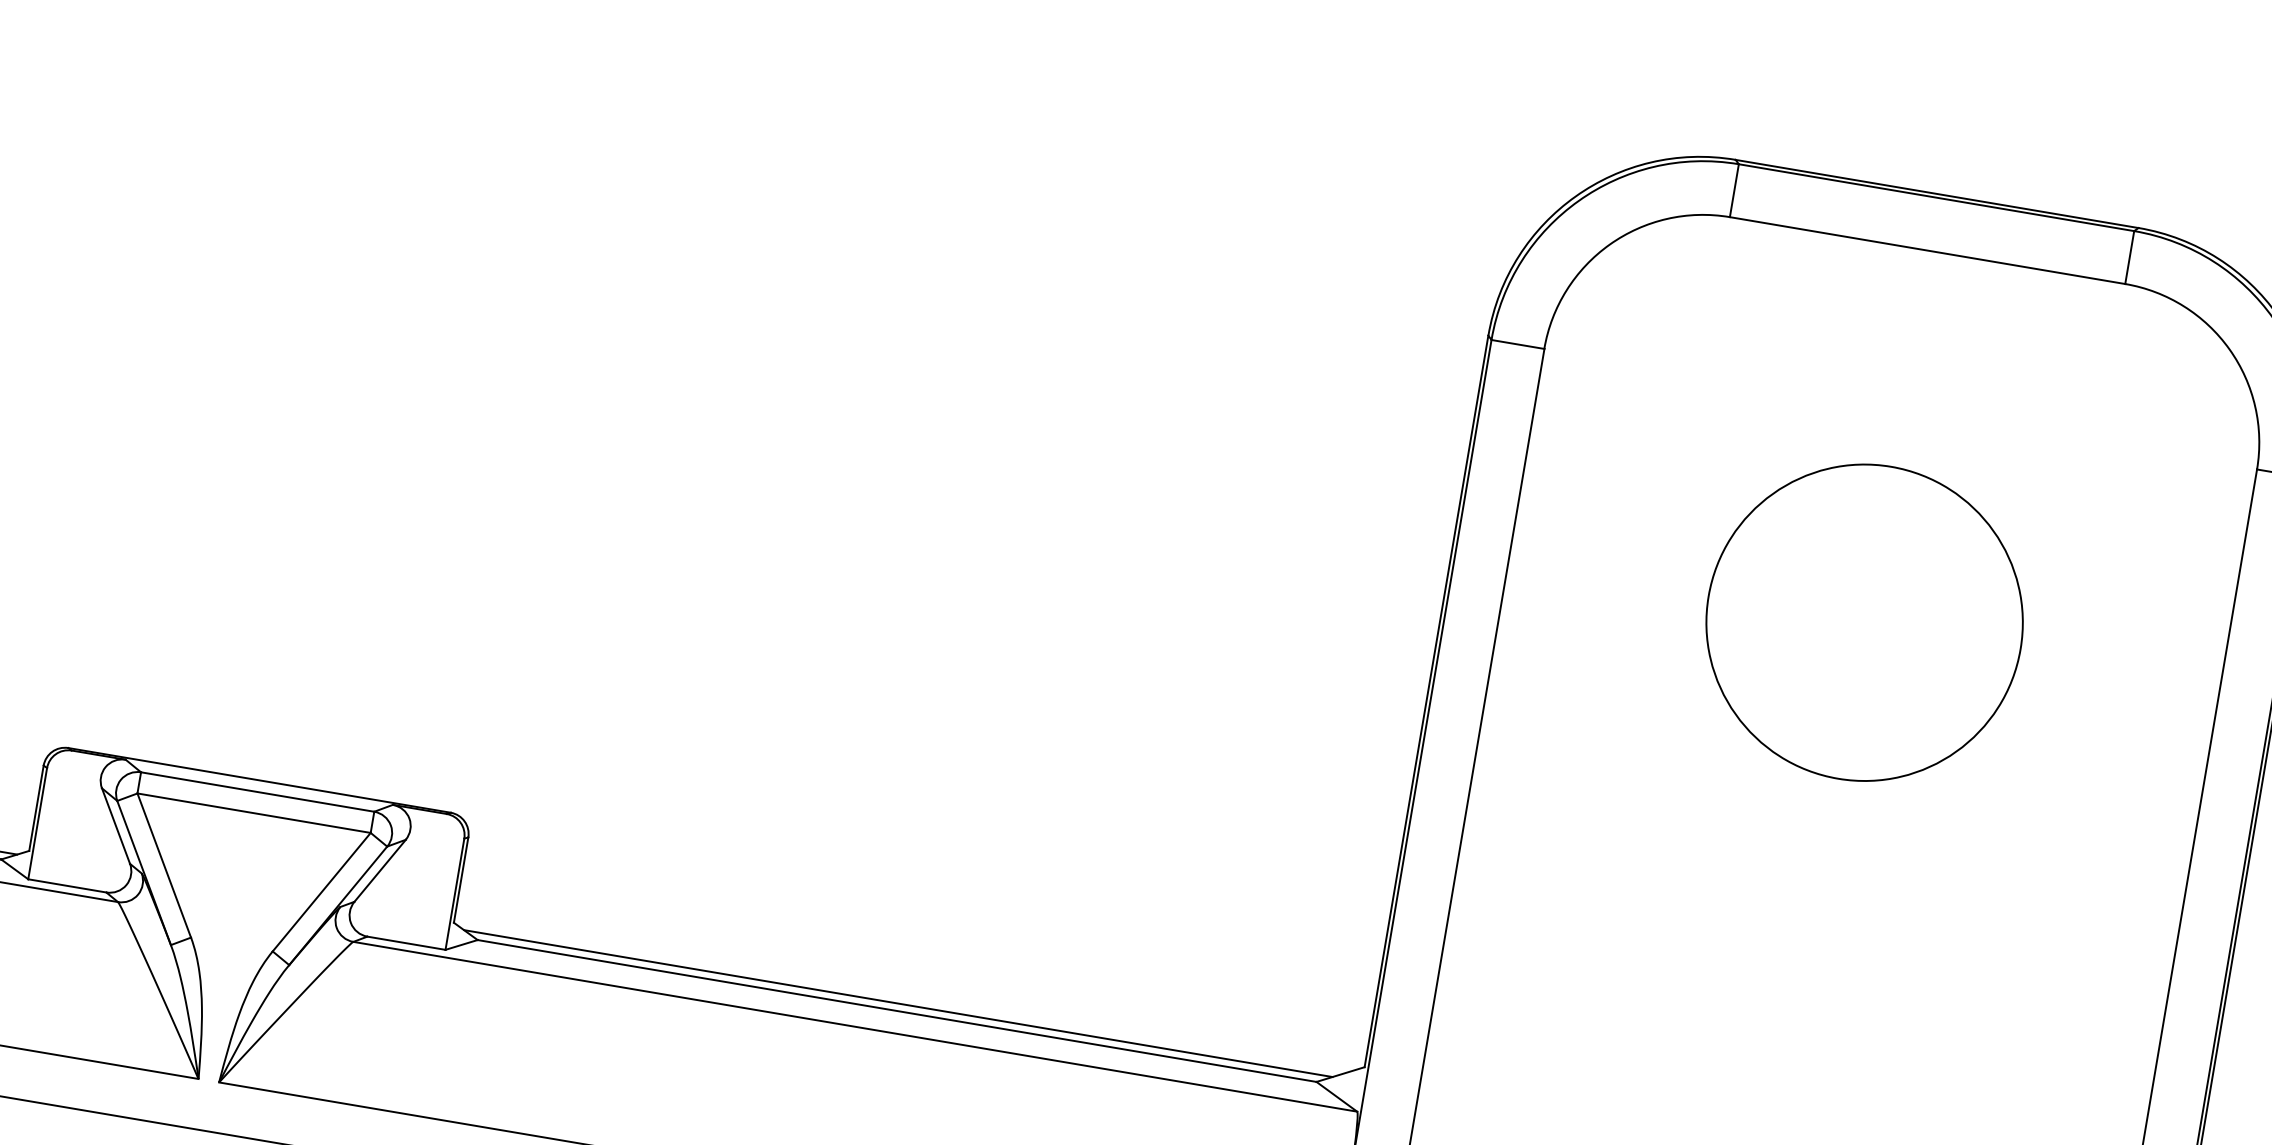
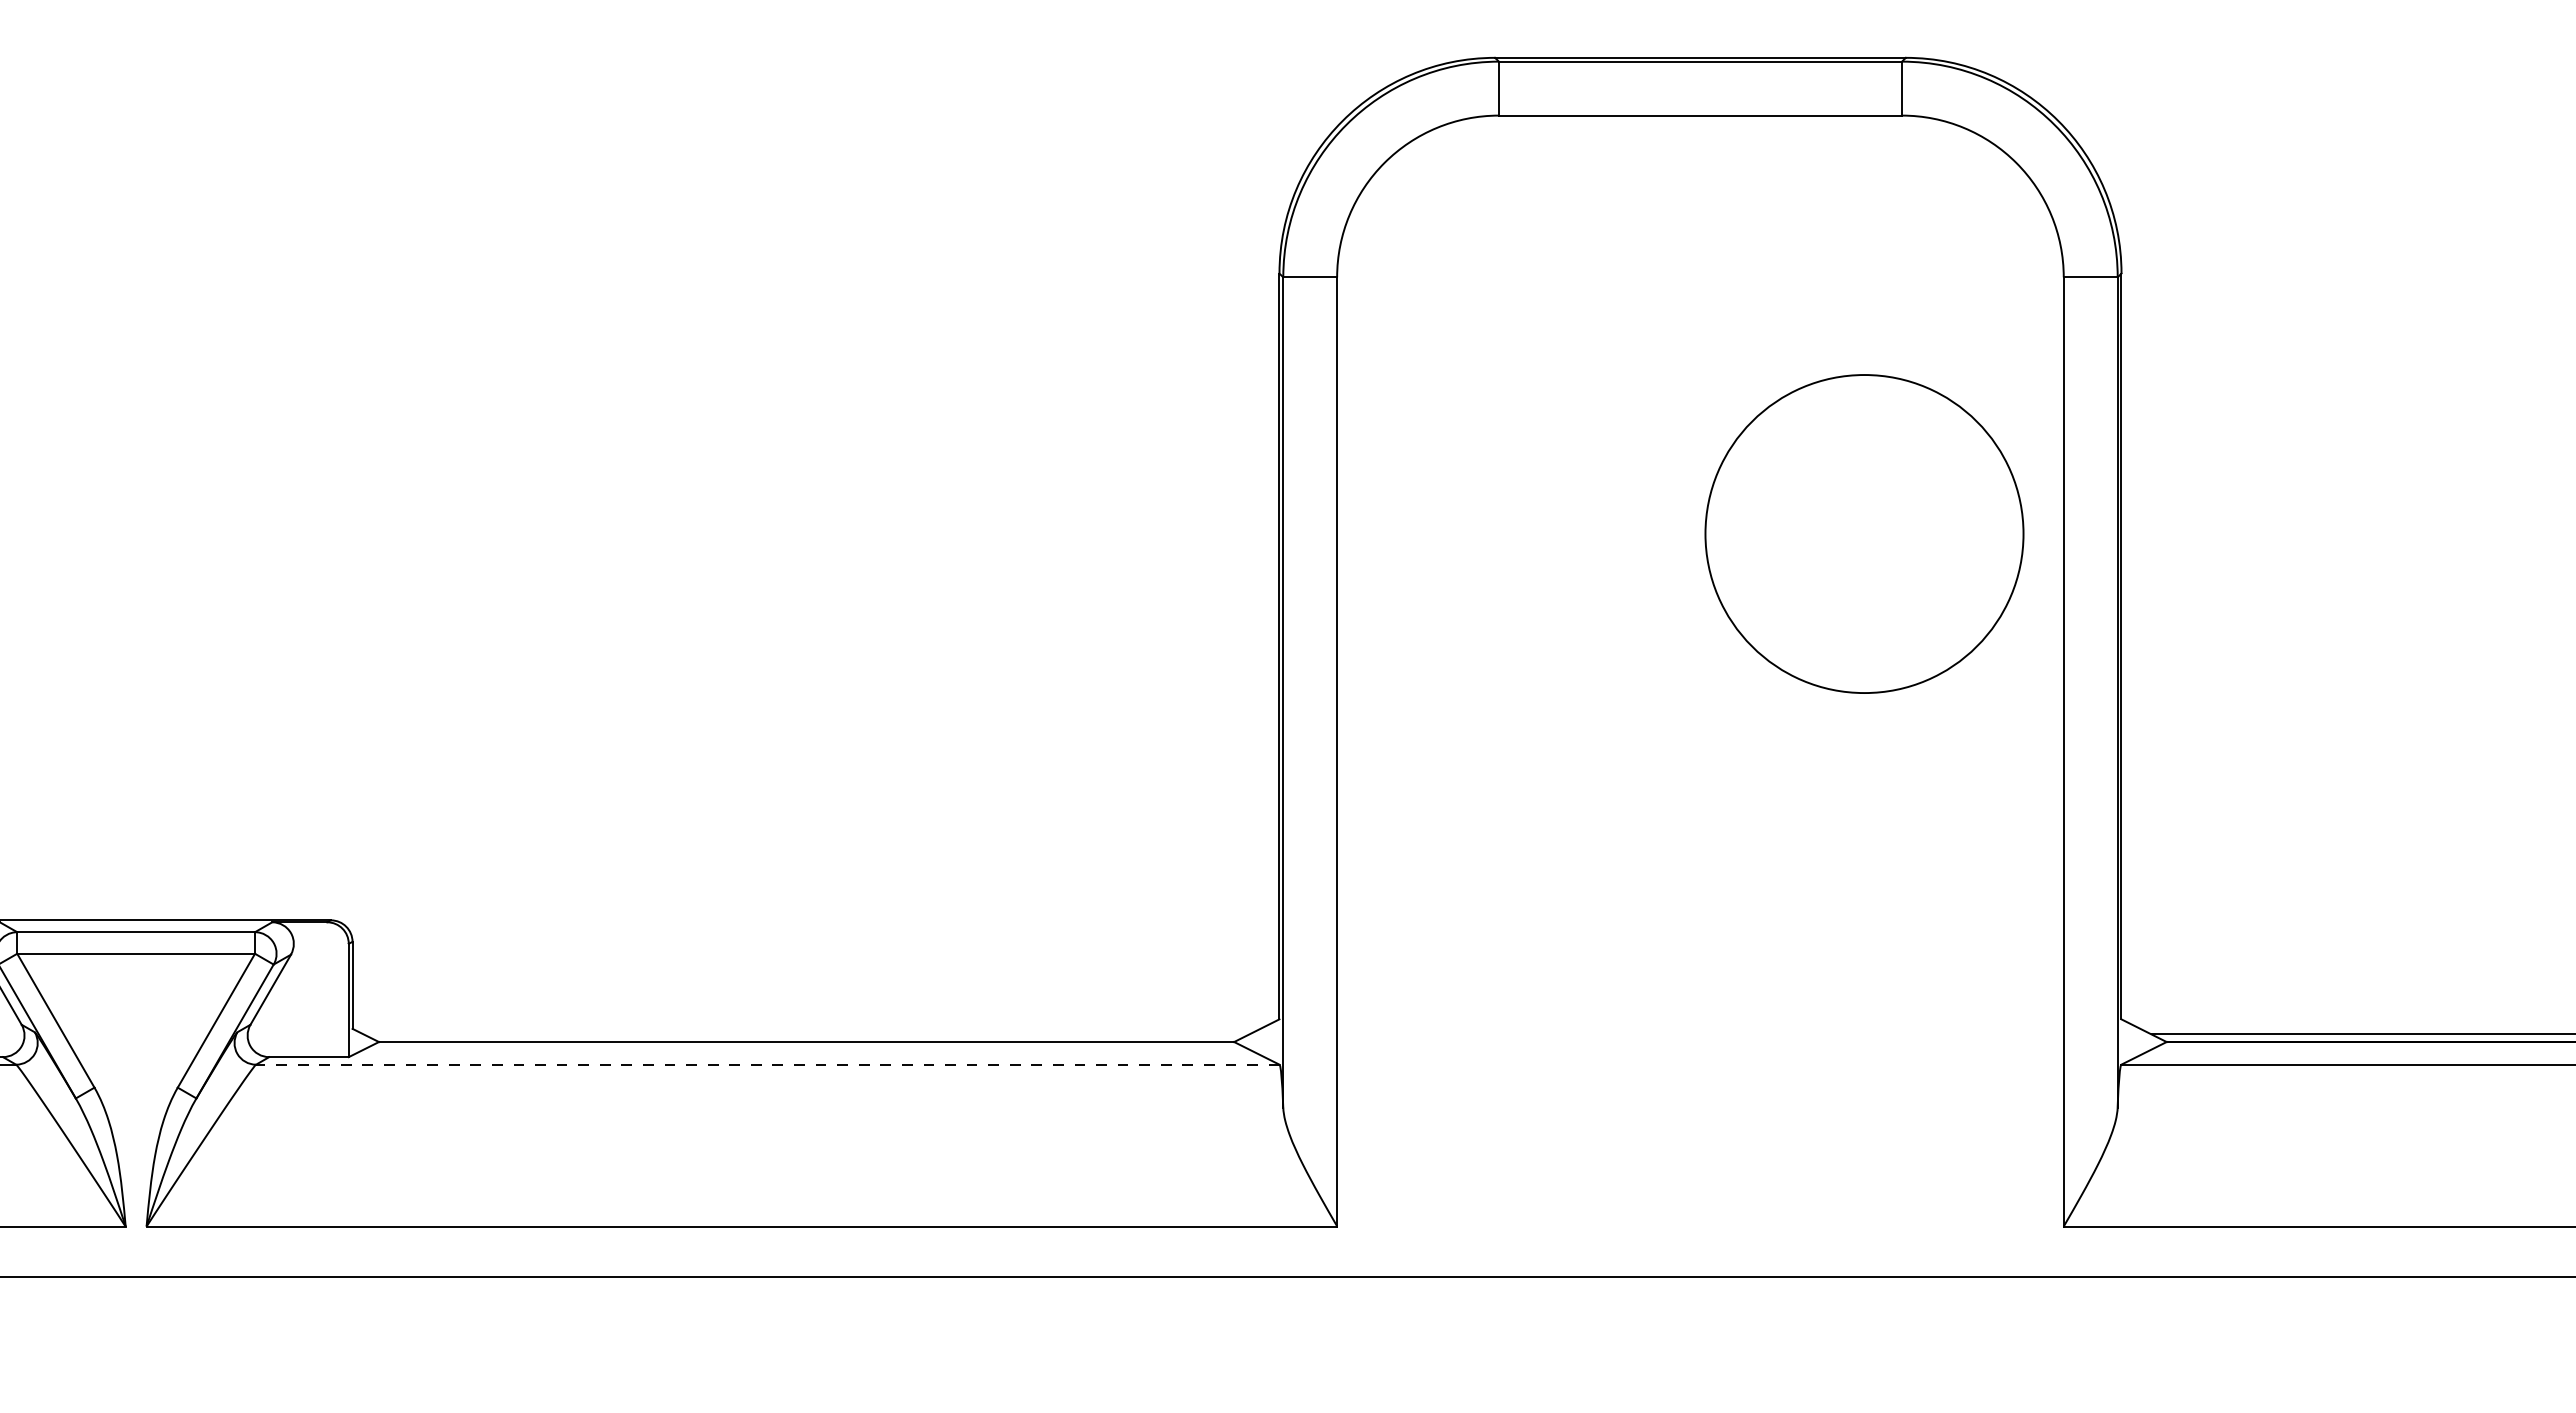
circle: (1864, 622) -> (1864, 533), moved
line: (898, 1003) -> (806, 1034), removed
line: (855, 1026) -> (767, 1064), solid -> dashed

